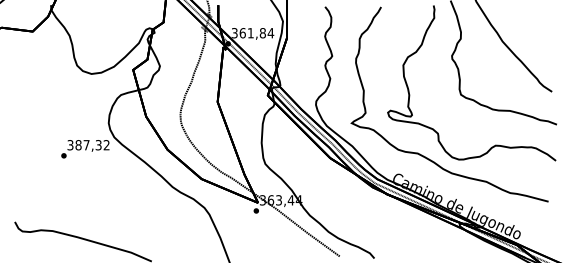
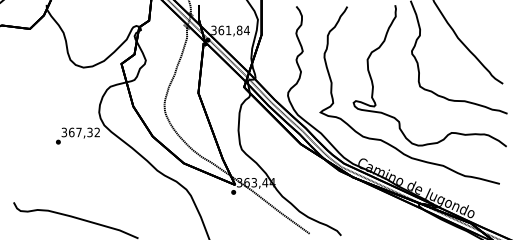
text: (78, 145) -> (71, 132), 387,32 -> 367,32

